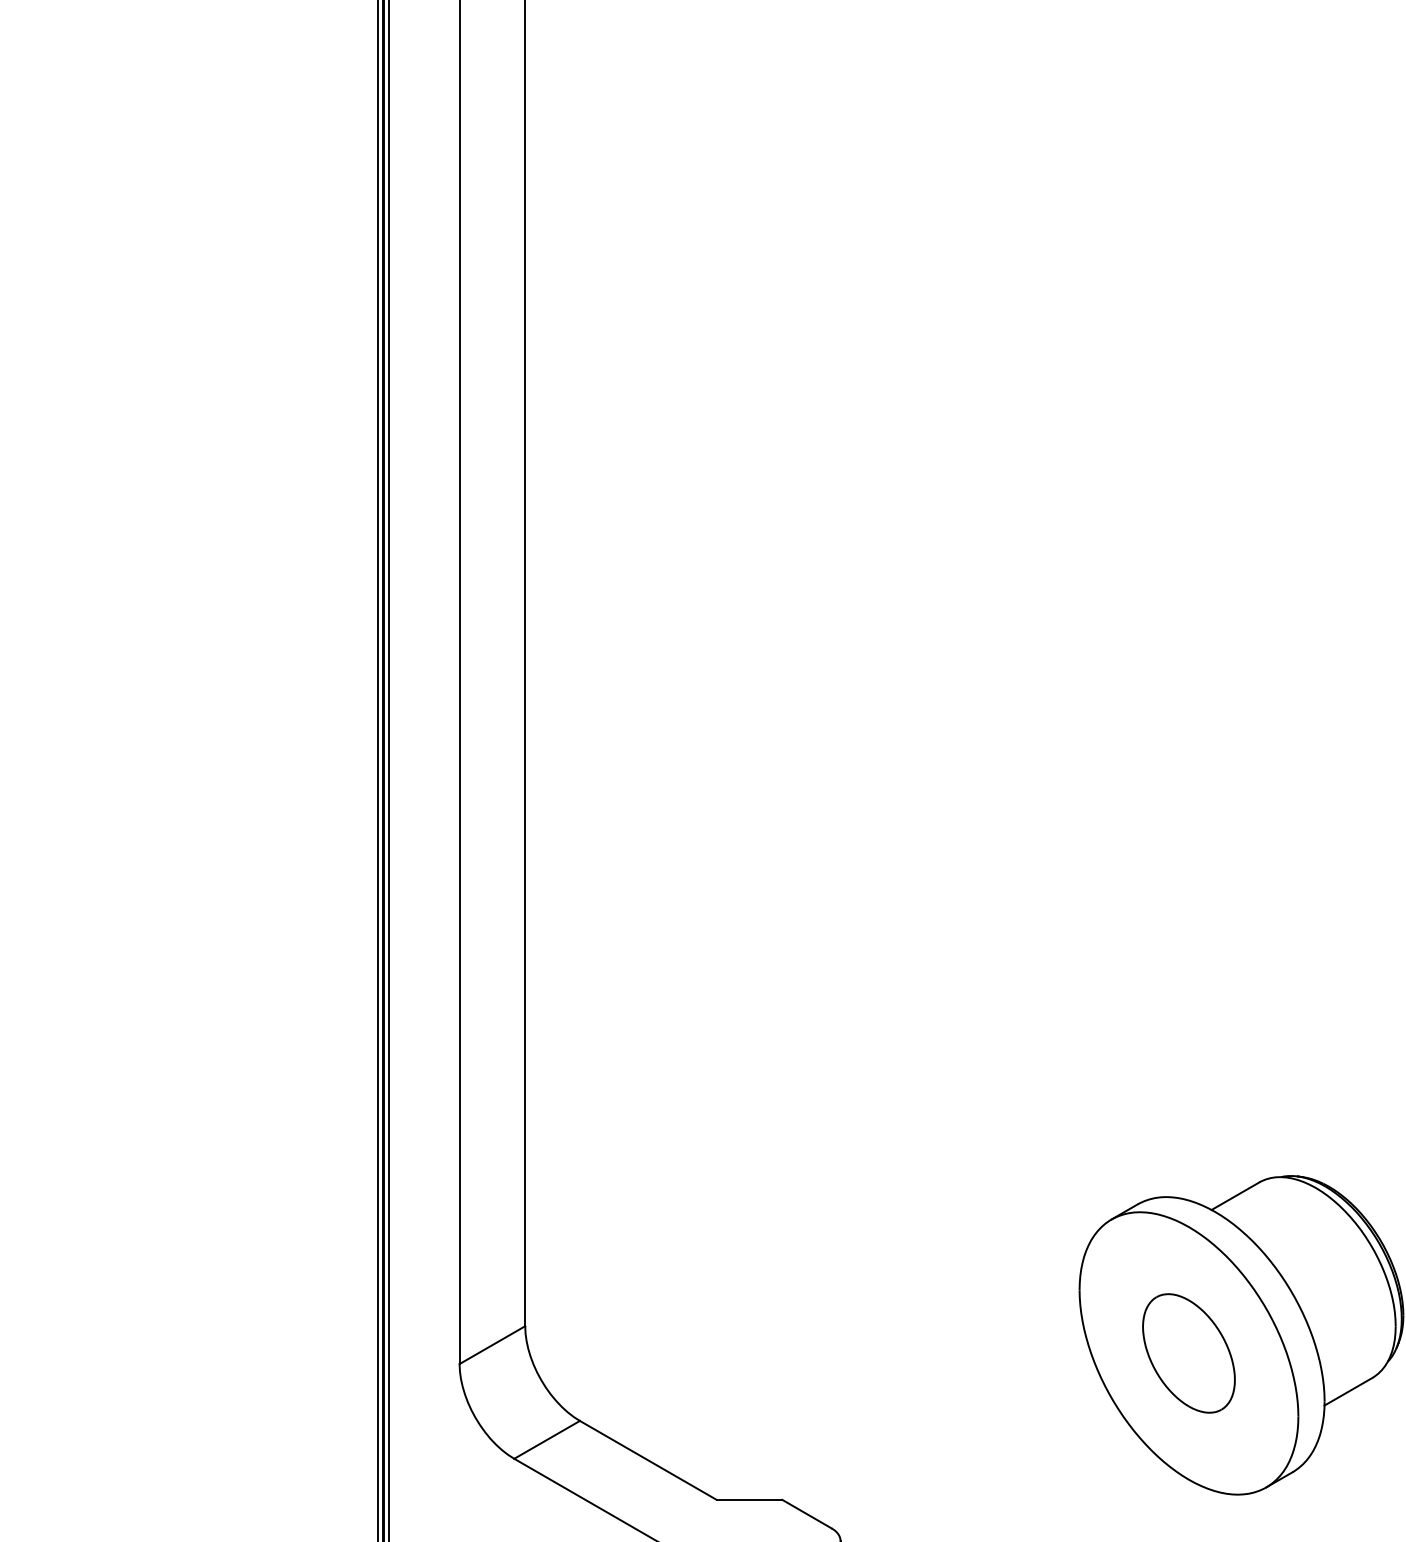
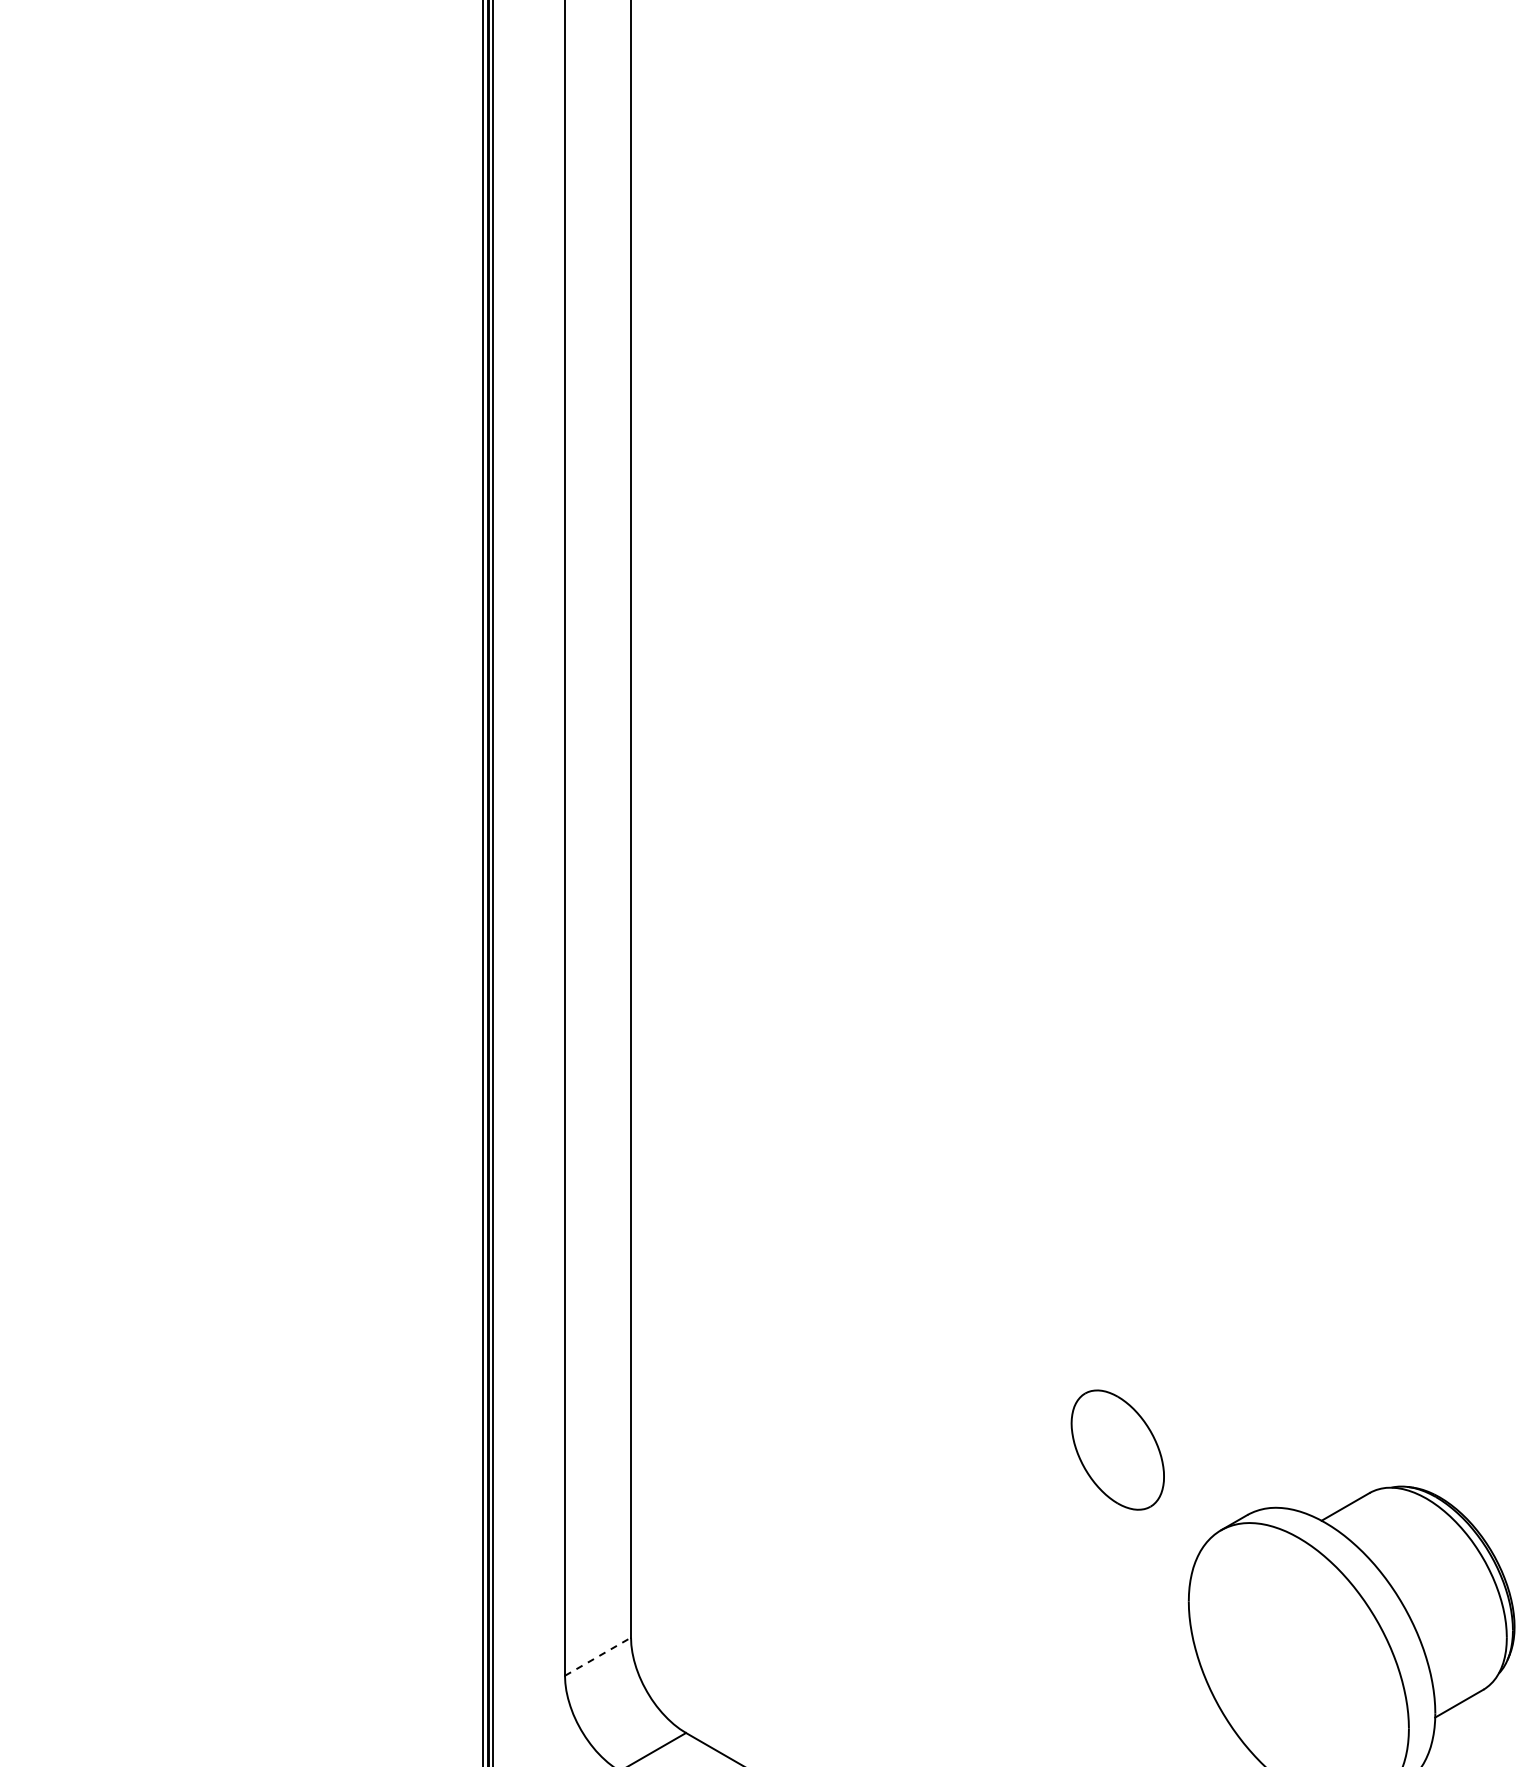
line: (492, 1344) -> (598, 1656), solid -> dashed
part: (1188, 1352) -> (1117, 1449), moved

